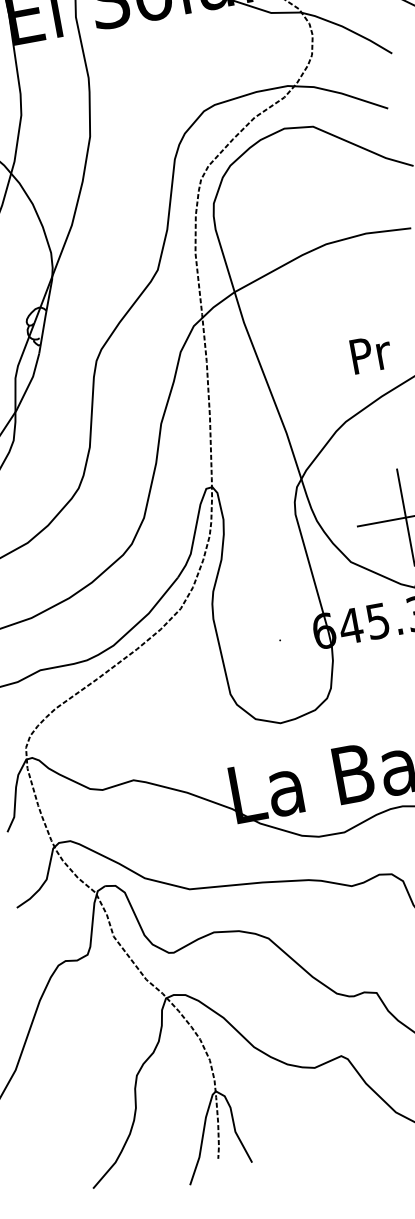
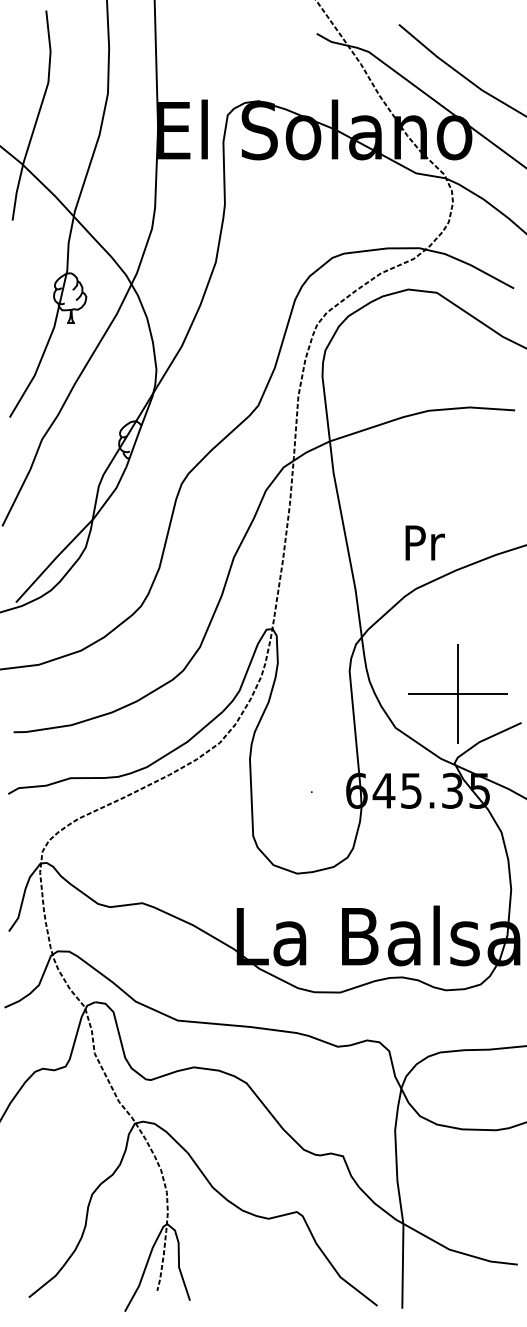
text: (370, 353) -> (424, 542), moved

